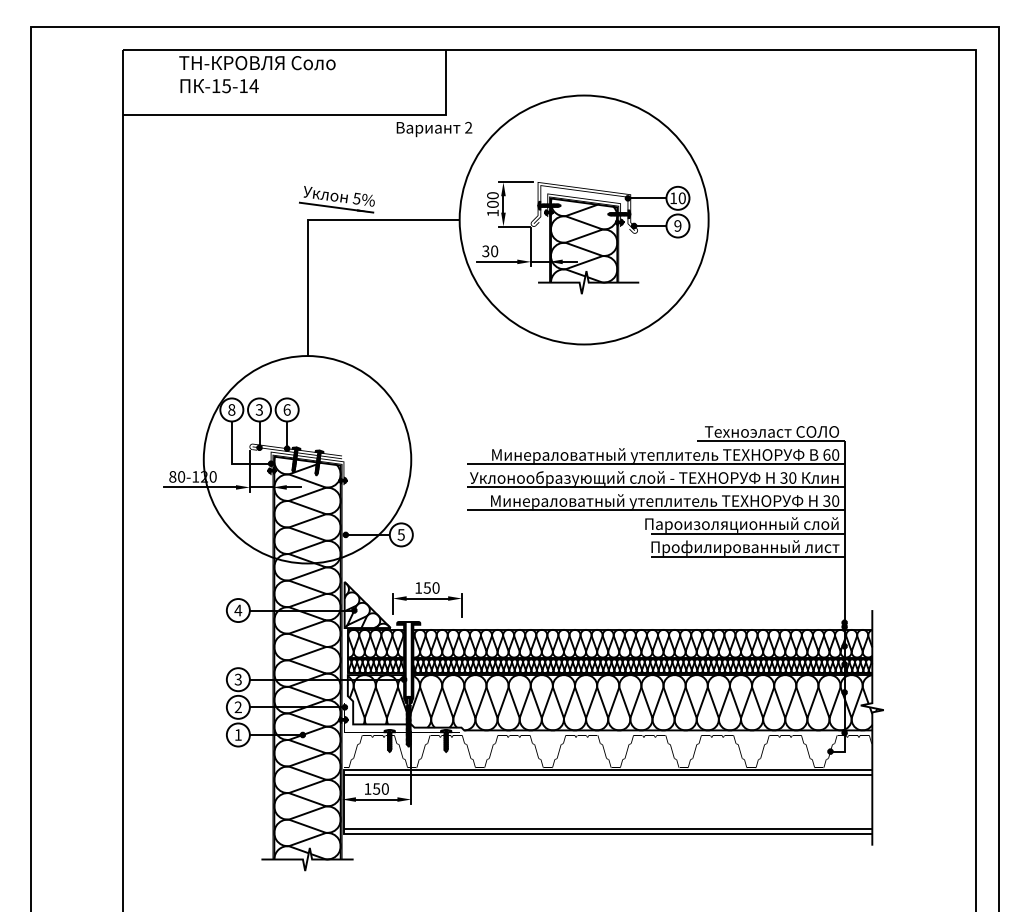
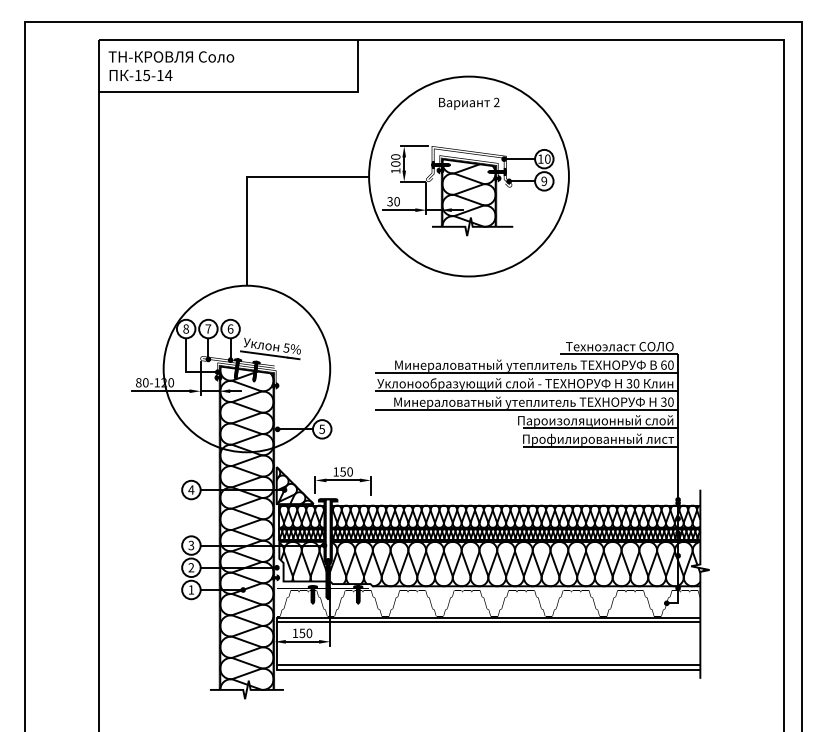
text: (257, 74) -> (171, 66), moved
text: (434, 129) -> (469, 103), moved
part: (336, 199) -> (270, 348), moved
text: (259, 409) -> (208, 328), 3 -> 7

